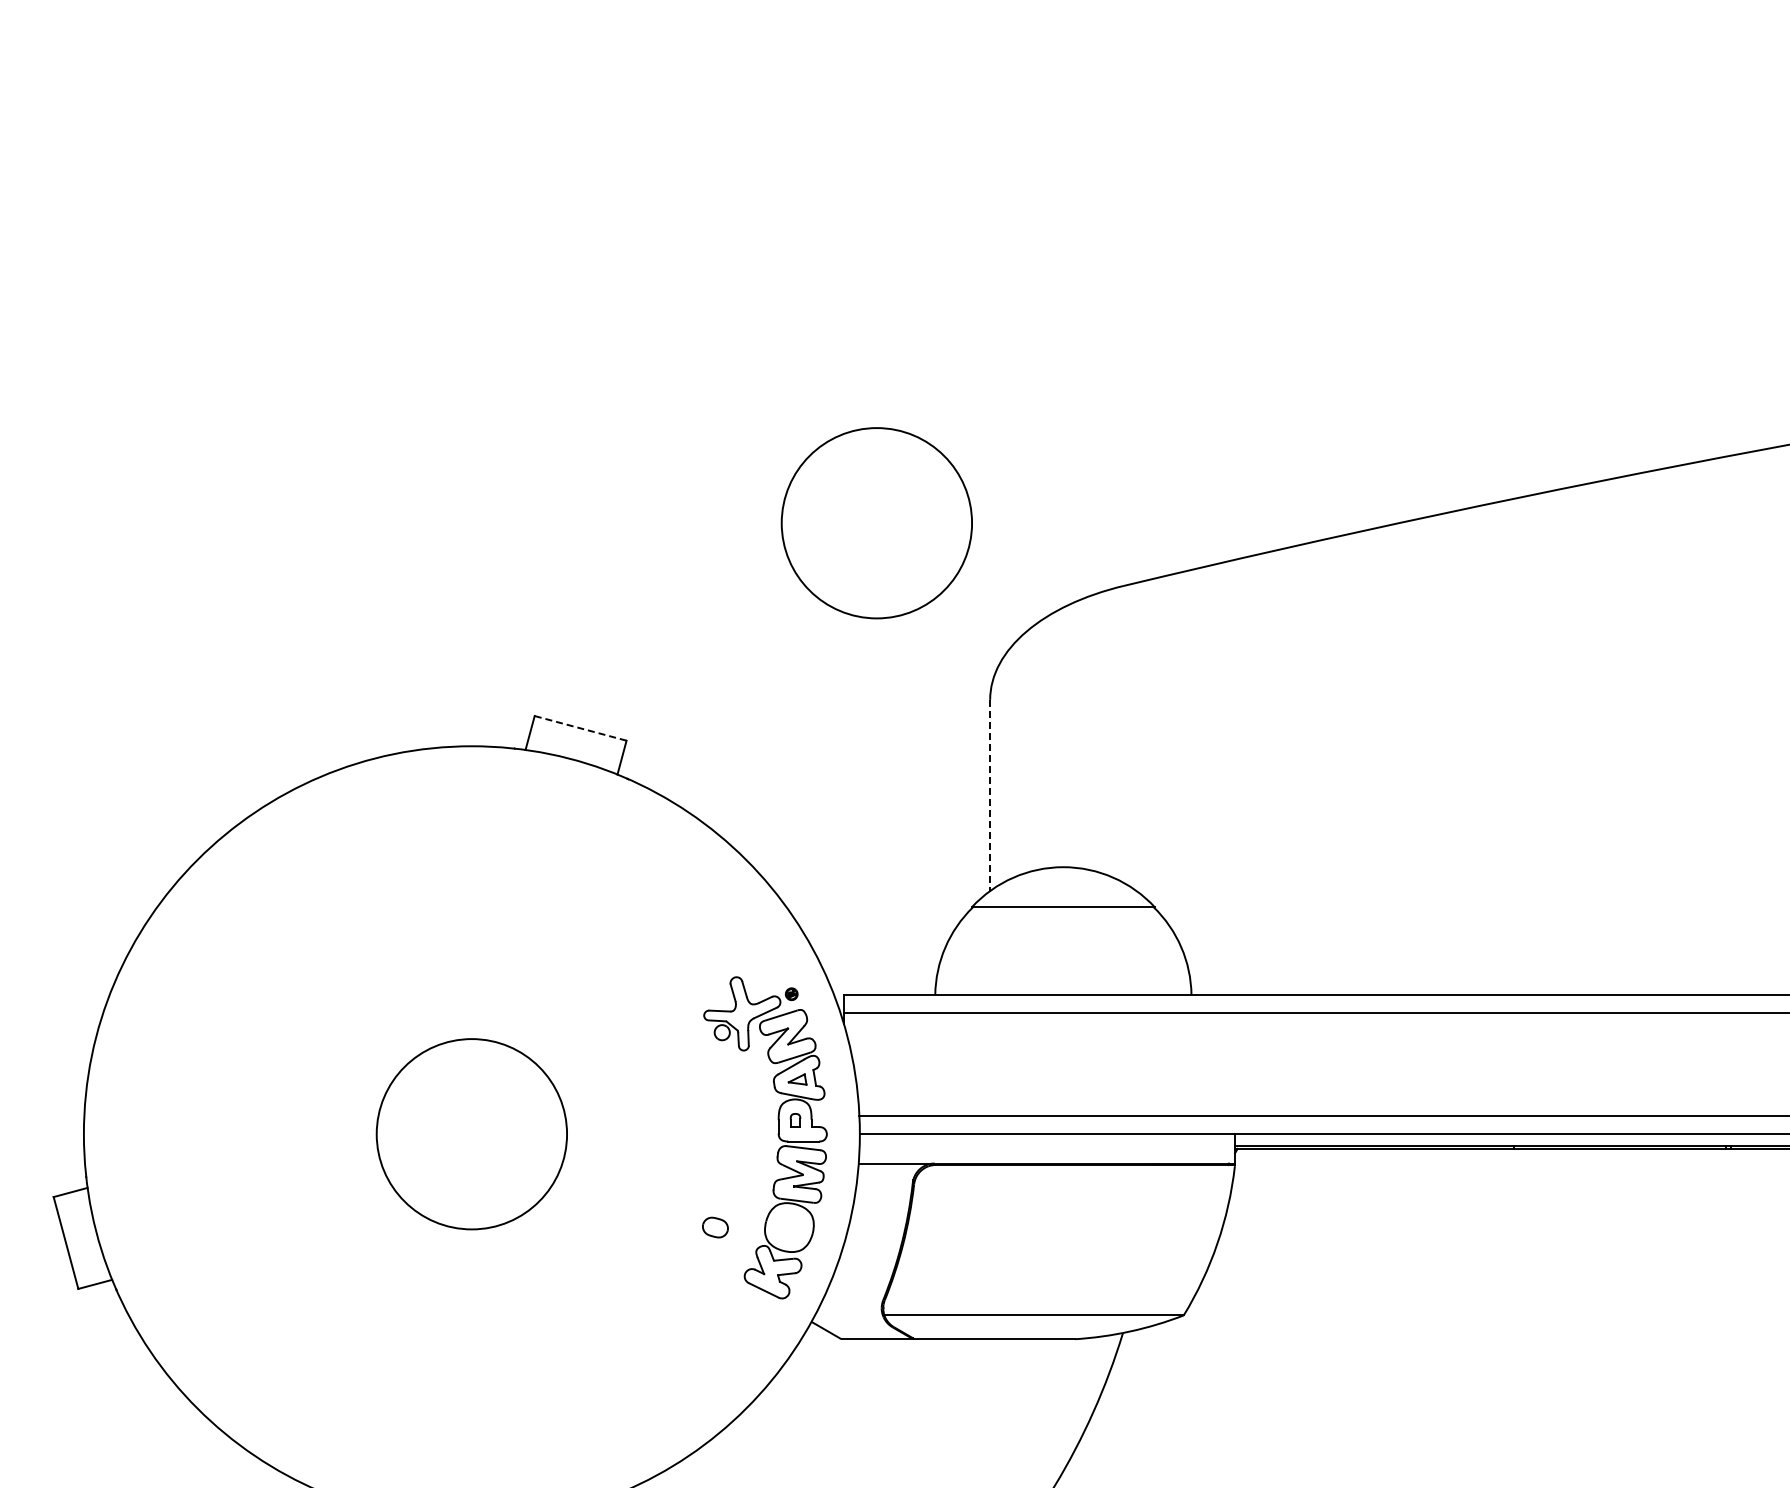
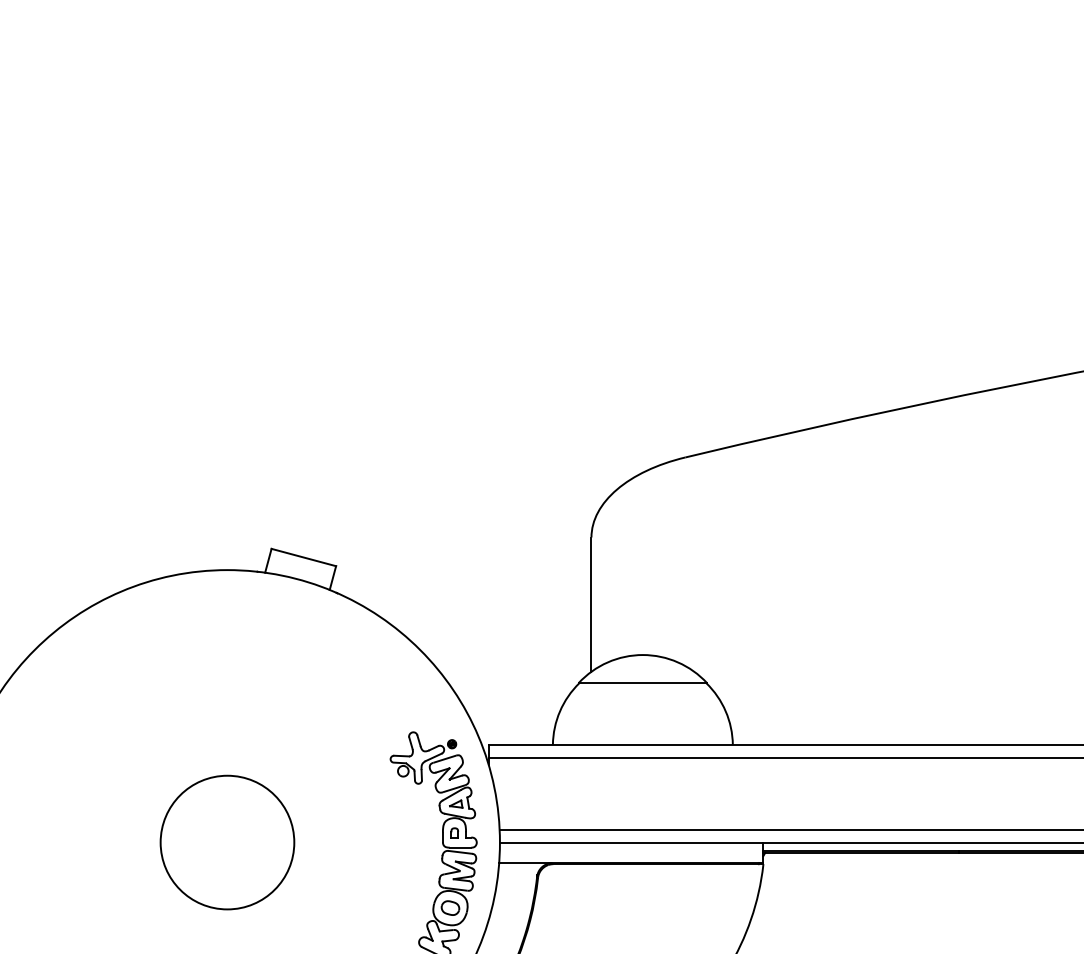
circle: (876, 523) -> (511, 413), removed
line: (580, 728) -> (303, 557), dashed -> solid
line: (990, 795) -> (591, 604), dashed -> solid
part: (715, 1227) -> (450, 908), moved

